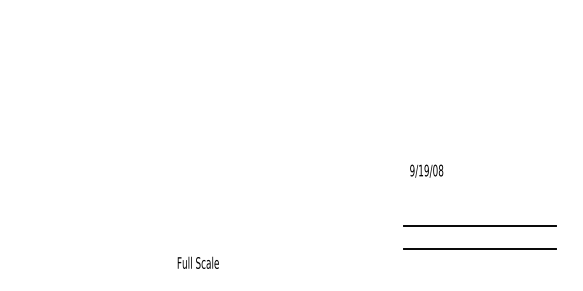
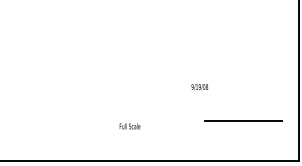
text: (426, 171) -> (199, 87), moved
line: (479, 249) -> (243, 132), removed
text: (197, 263) -> (129, 126), moved

